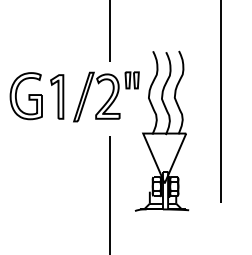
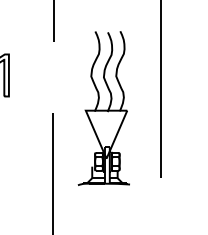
part: (106, 96) -> (50, 75), removed

